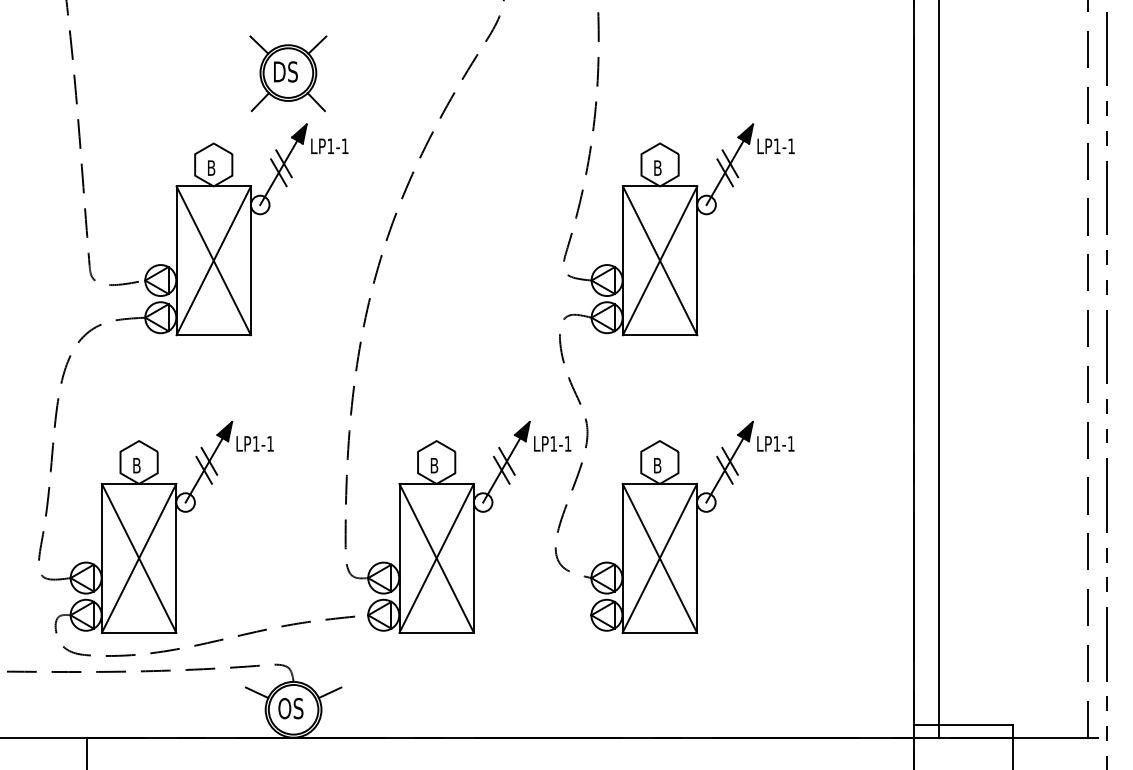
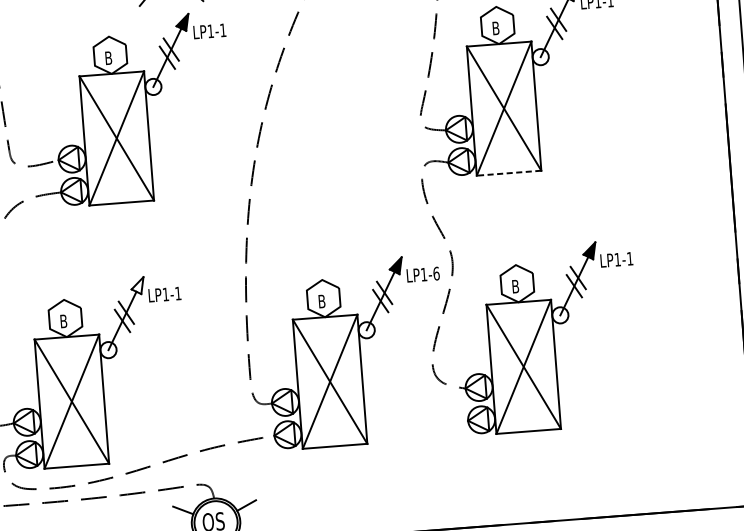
line: (659, 335) -> (508, 173), solid -> dashed
fill: (224, 431) -> (137, 285), removed
text: (567, 443) -> (435, 273), LP1-1 -> LP1-6

